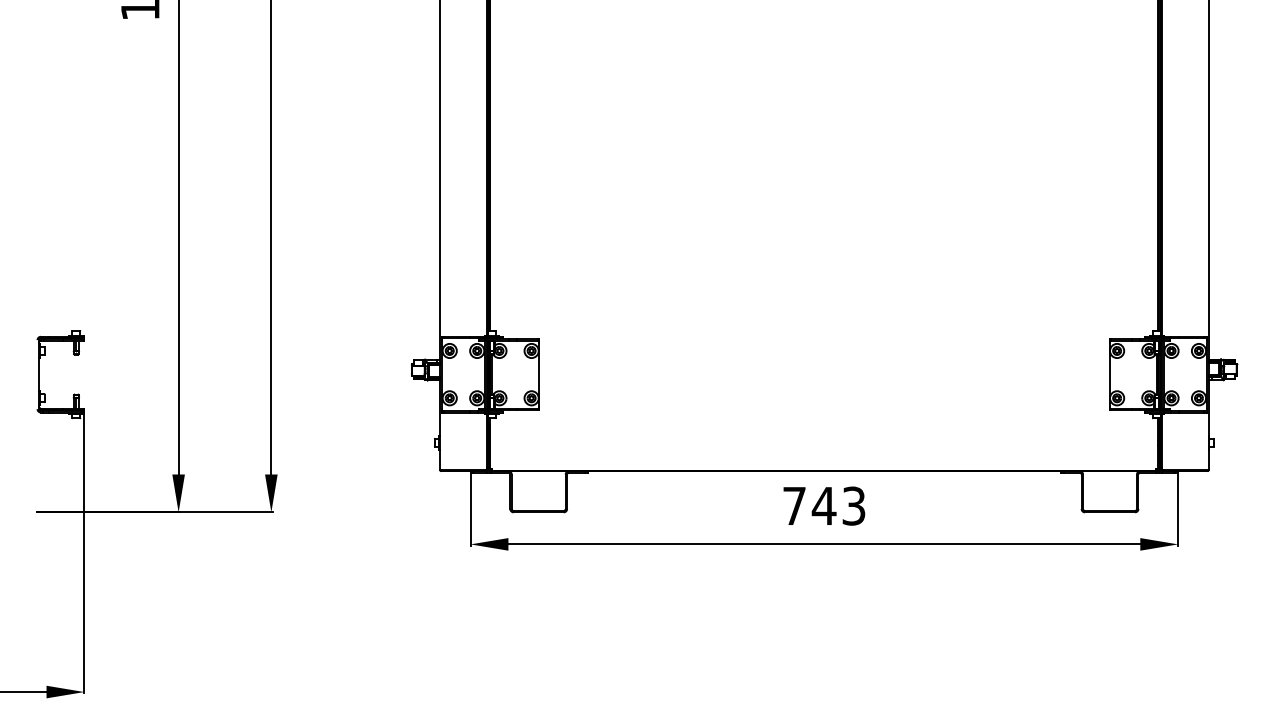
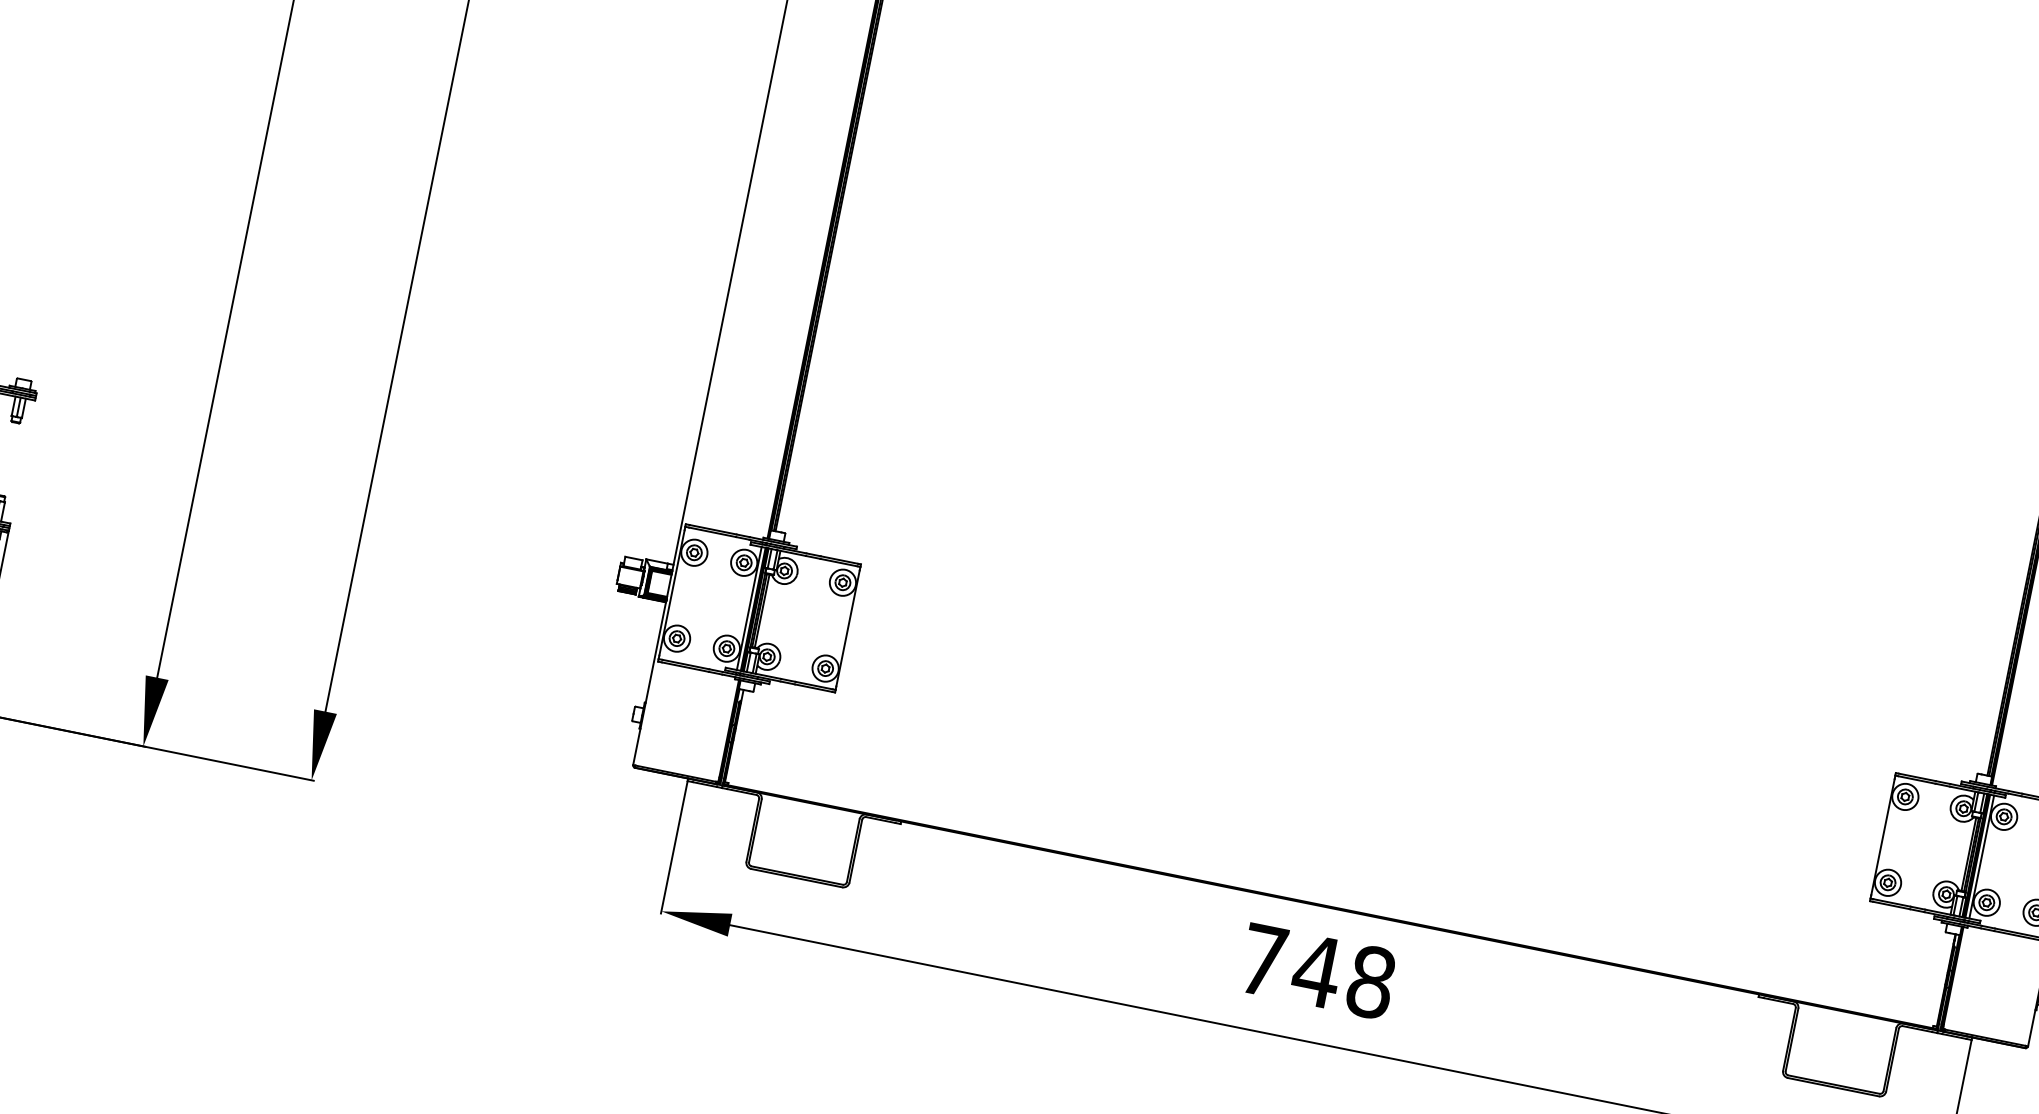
text: (853, 505) -> (1370, 980), 743 -> 748

